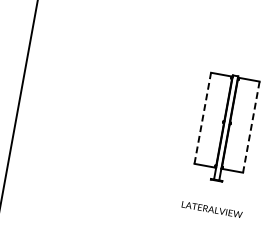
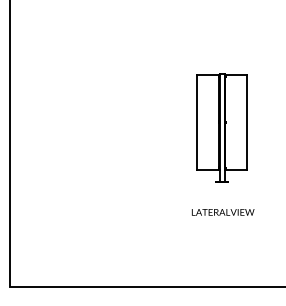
line: (203, 117) -> (197, 121), dashed -> solid
line: (251, 127) -> (247, 122), dashed -> solid

